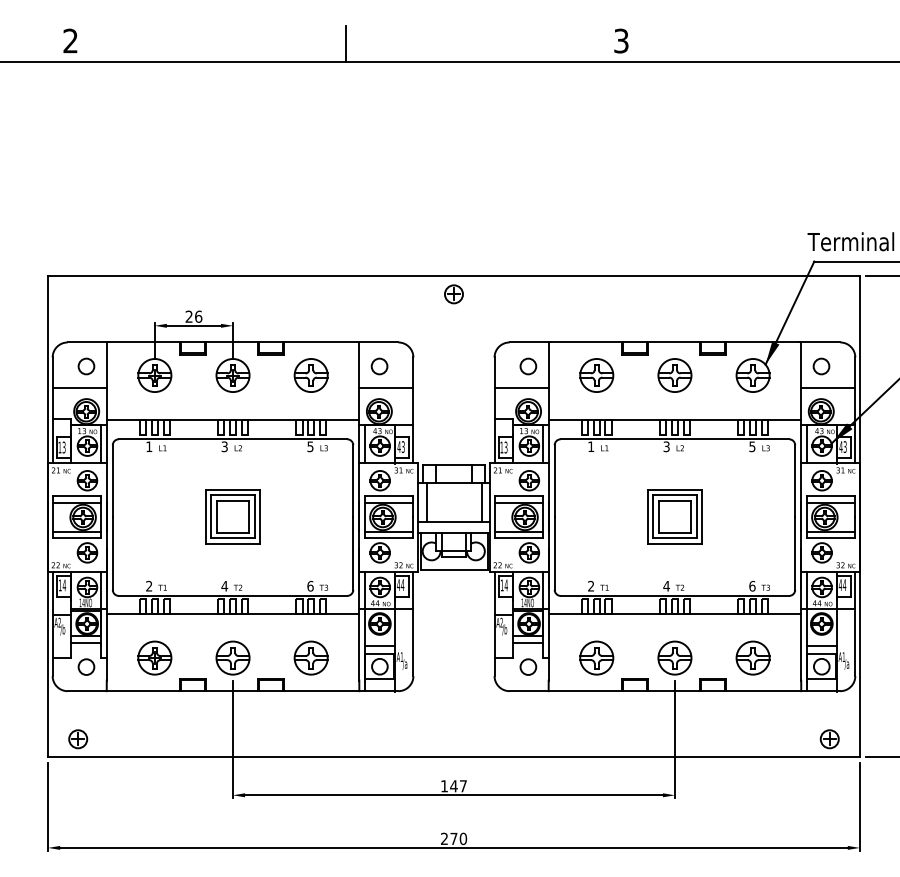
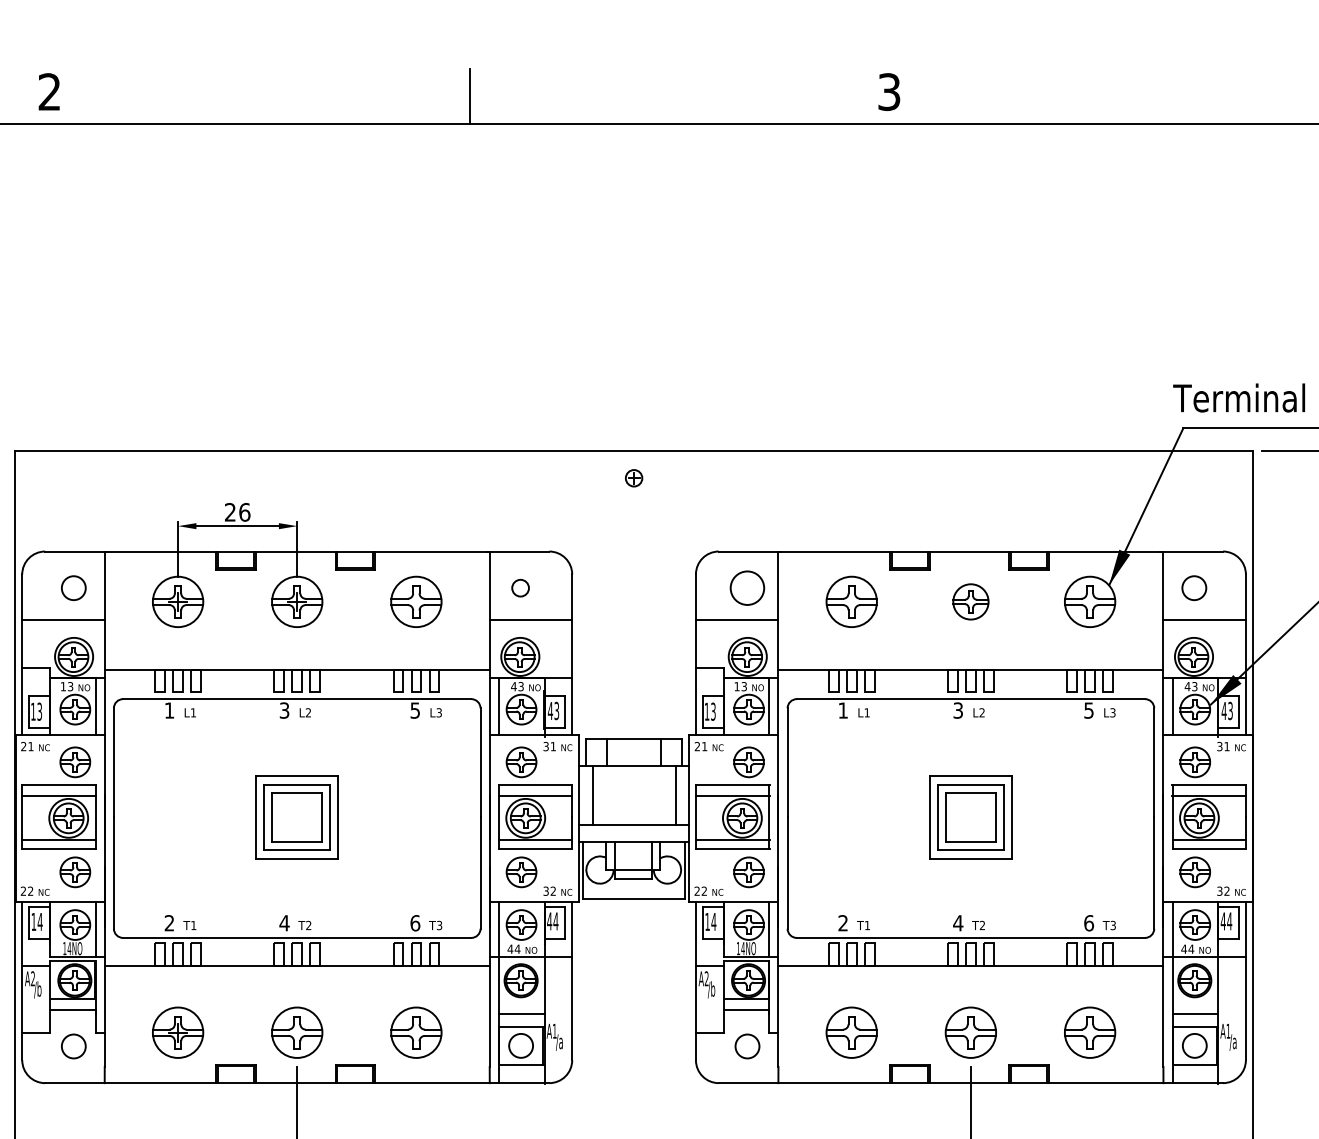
part: (453, 294) -> (633, 478), size x0.6
circle: (379, 366) -> (520, 588), size x0.7
circle: (528, 366) -> (747, 588), size x1.4
part: (674, 375) -> (970, 601), size x0.7

